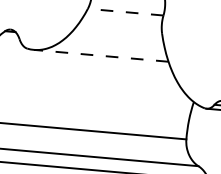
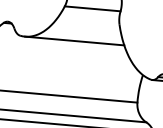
line: (125, 12) -> (92, 9), dashed -> solid
line: (101, 55) -> (74, 40), dashed -> solid

